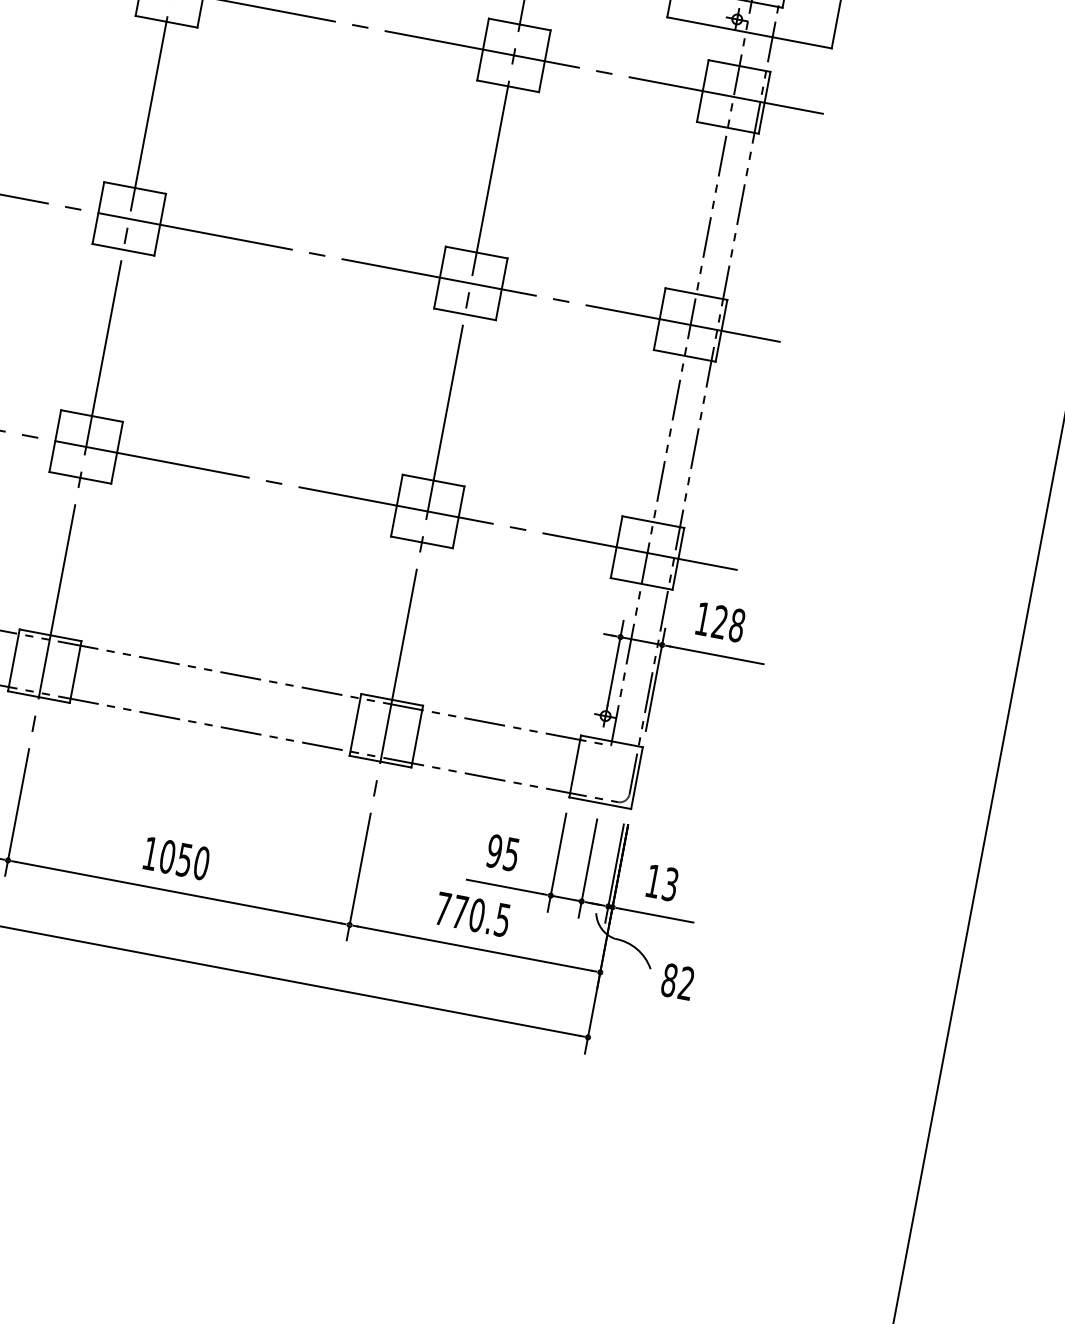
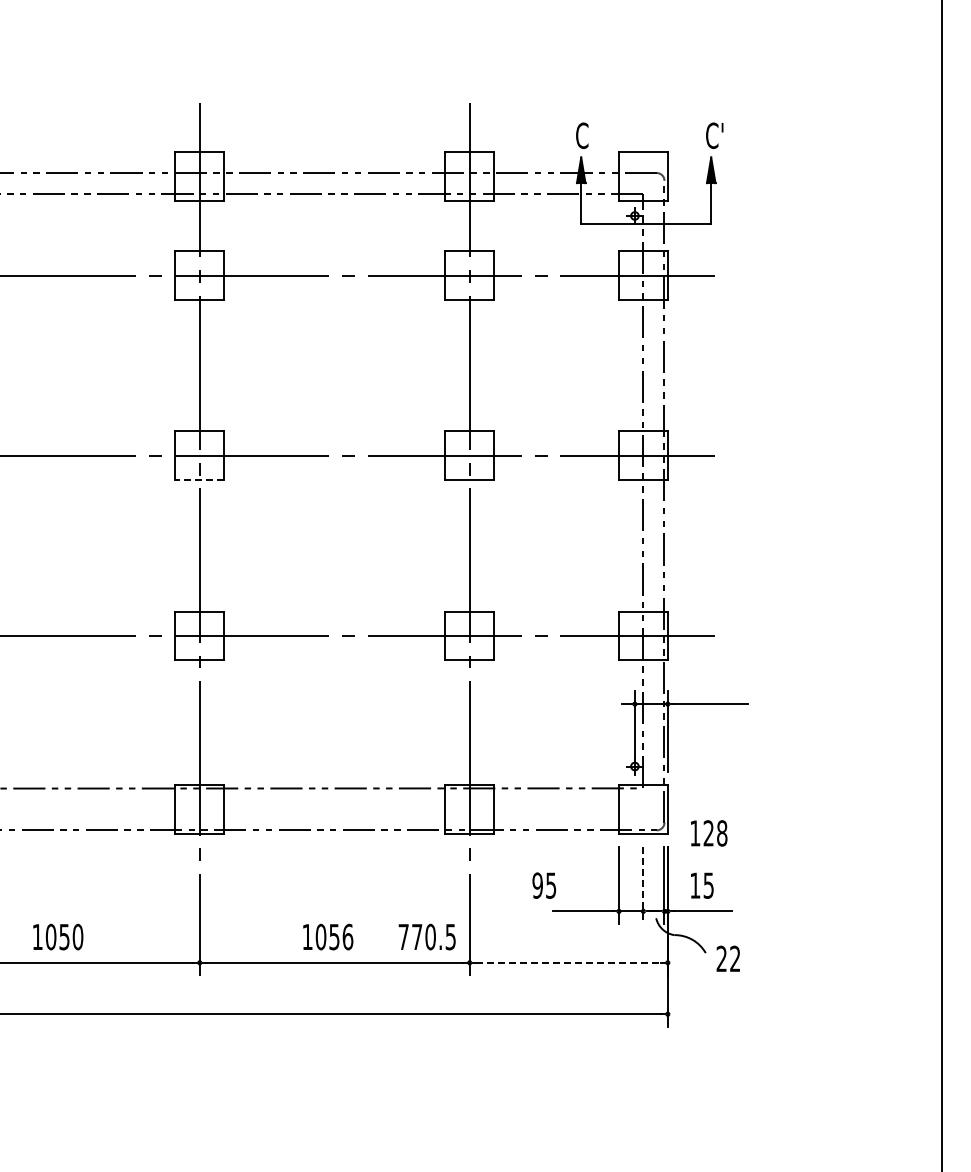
line: (122, 250) -> (199, 480), solid -> dashed
text: (721, 622) -> (709, 833), moved
text: (503, 852) -> (544, 885), moved
text: (201, 862) -> (347, 936), 1050 -> 1056
line: (588, 868) -> (643, 885), solid -> dashed
text: (670, 884) -> (708, 885), 13 -> 15
text: (472, 913) -> (426, 936), moved
line: (474, 948) -> (568, 962), solid -> dashed
text: (669, 979) -> (721, 958), 82 -> 22

